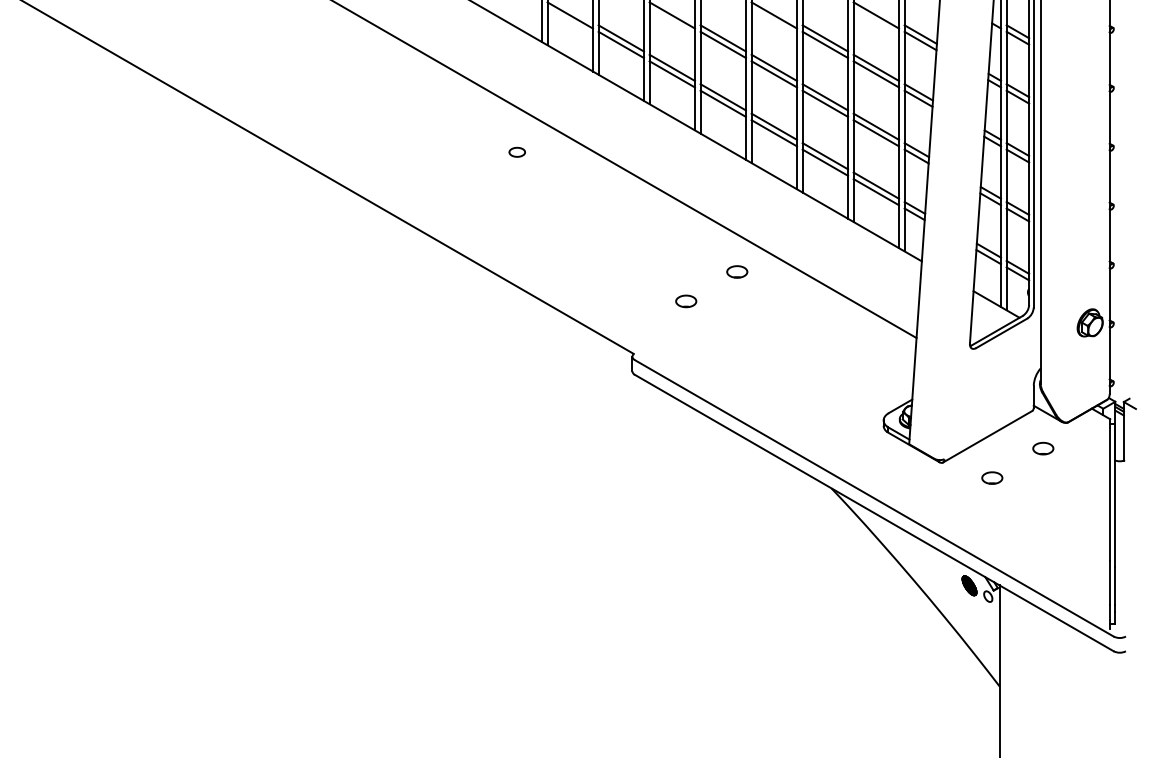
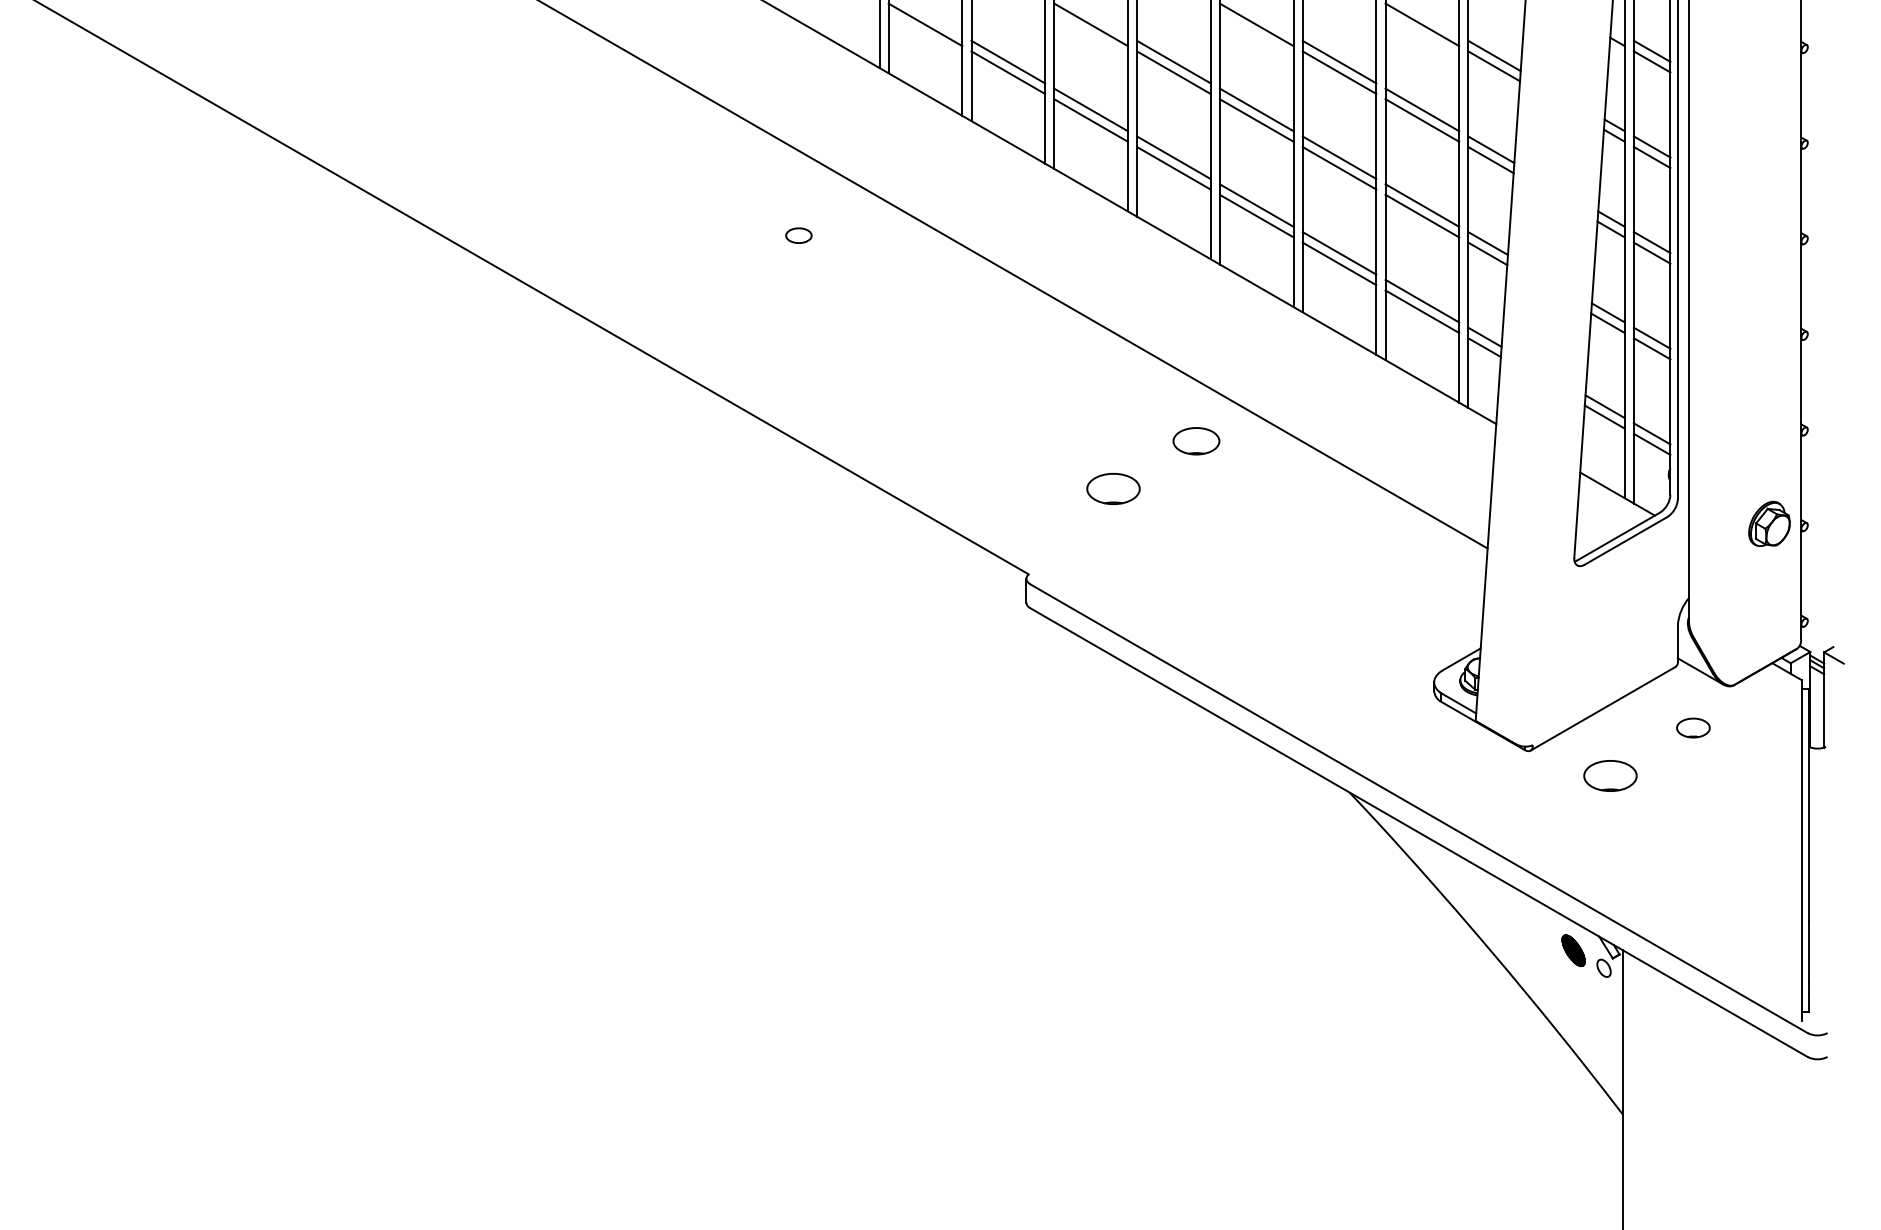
part: (516, 151) -> (797, 234), moved
part: (737, 271) -> (1196, 440), size x1.4
part: (686, 301) -> (1114, 489), size x1.6
part: (992, 477) -> (1610, 774), size x1.6

